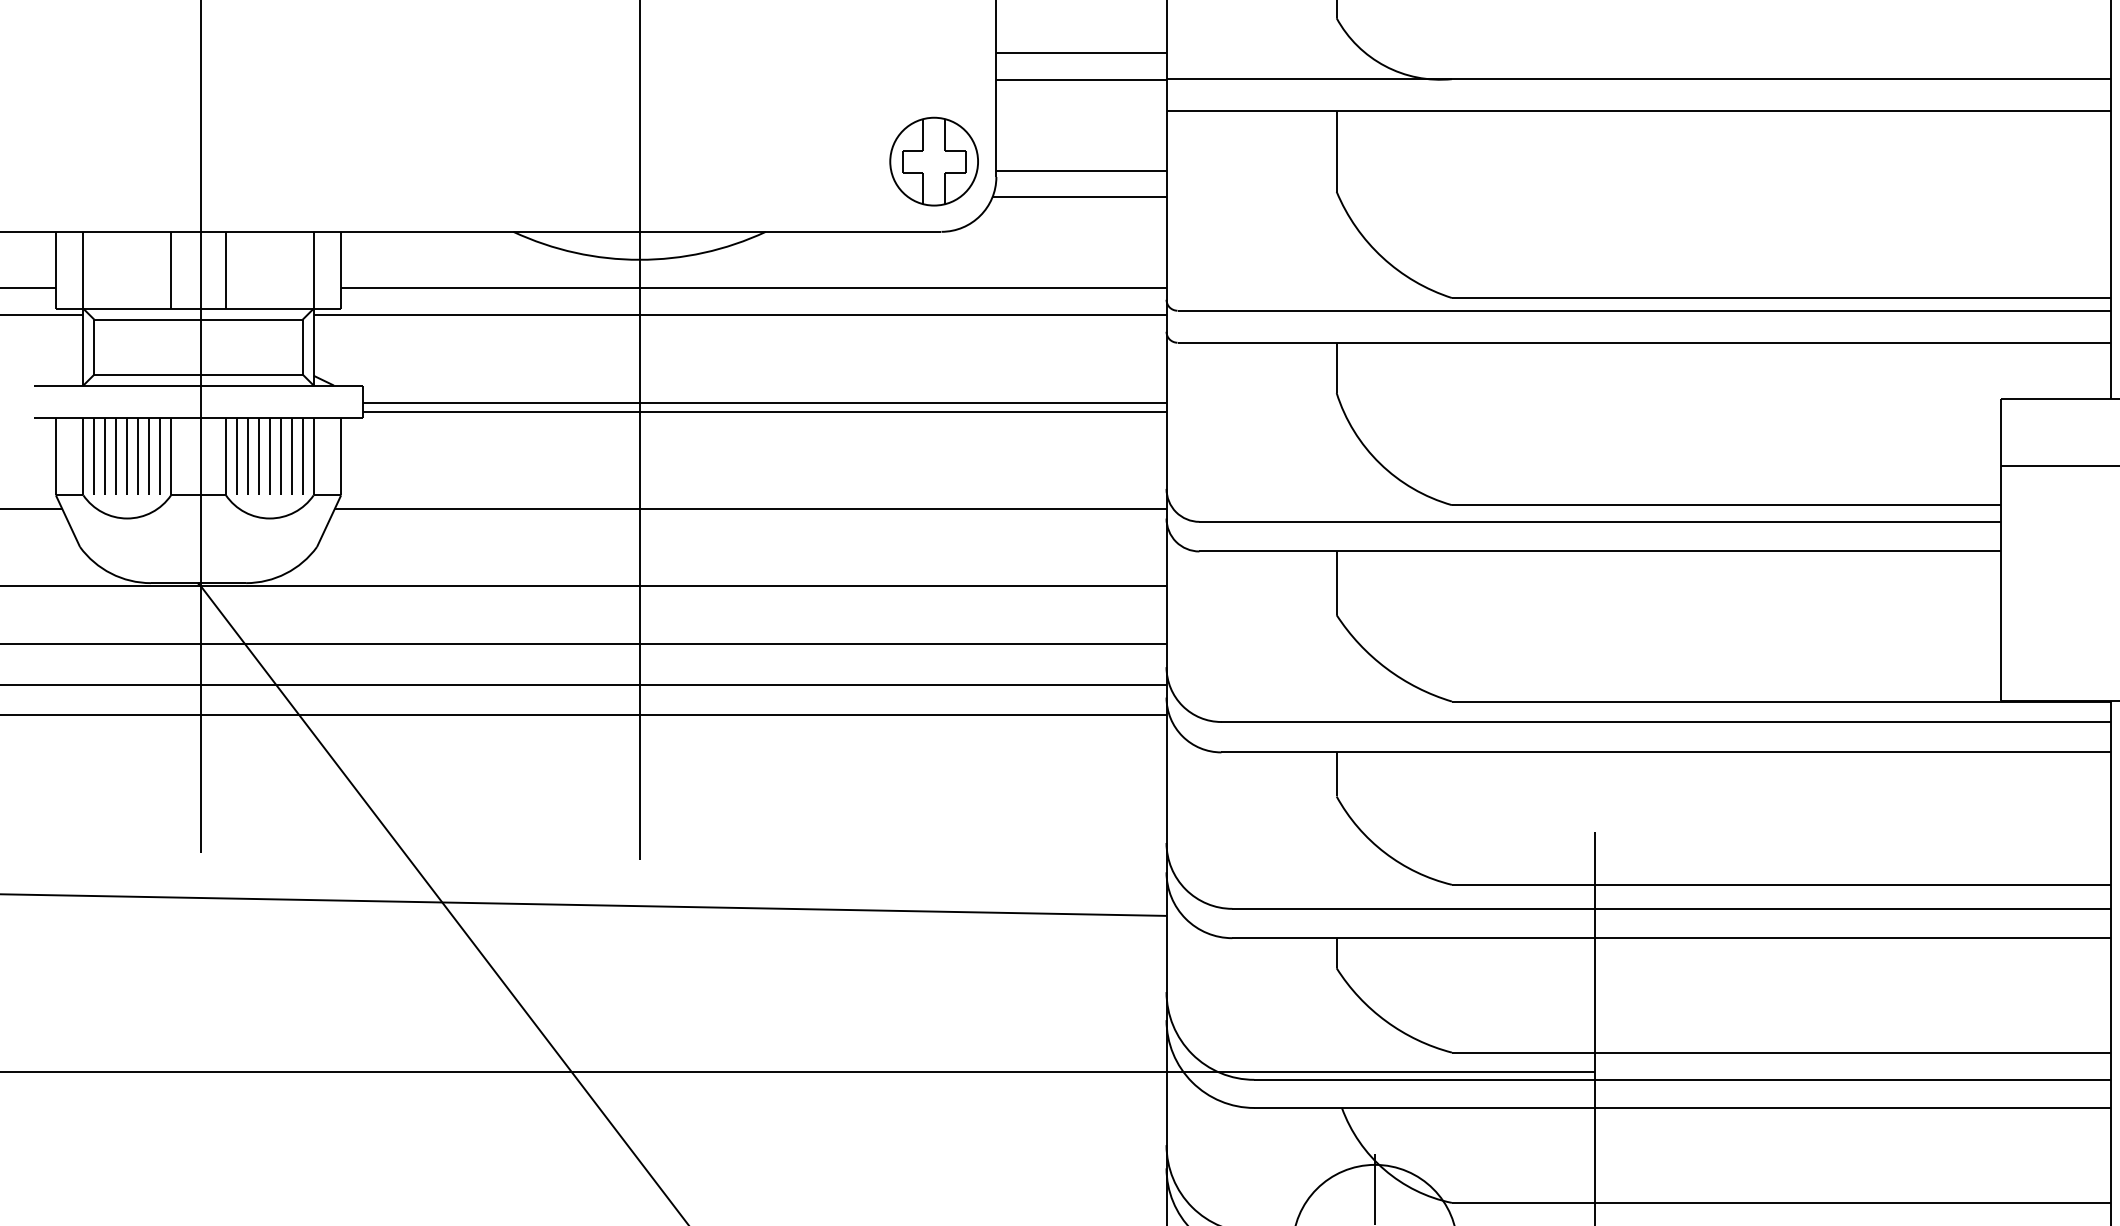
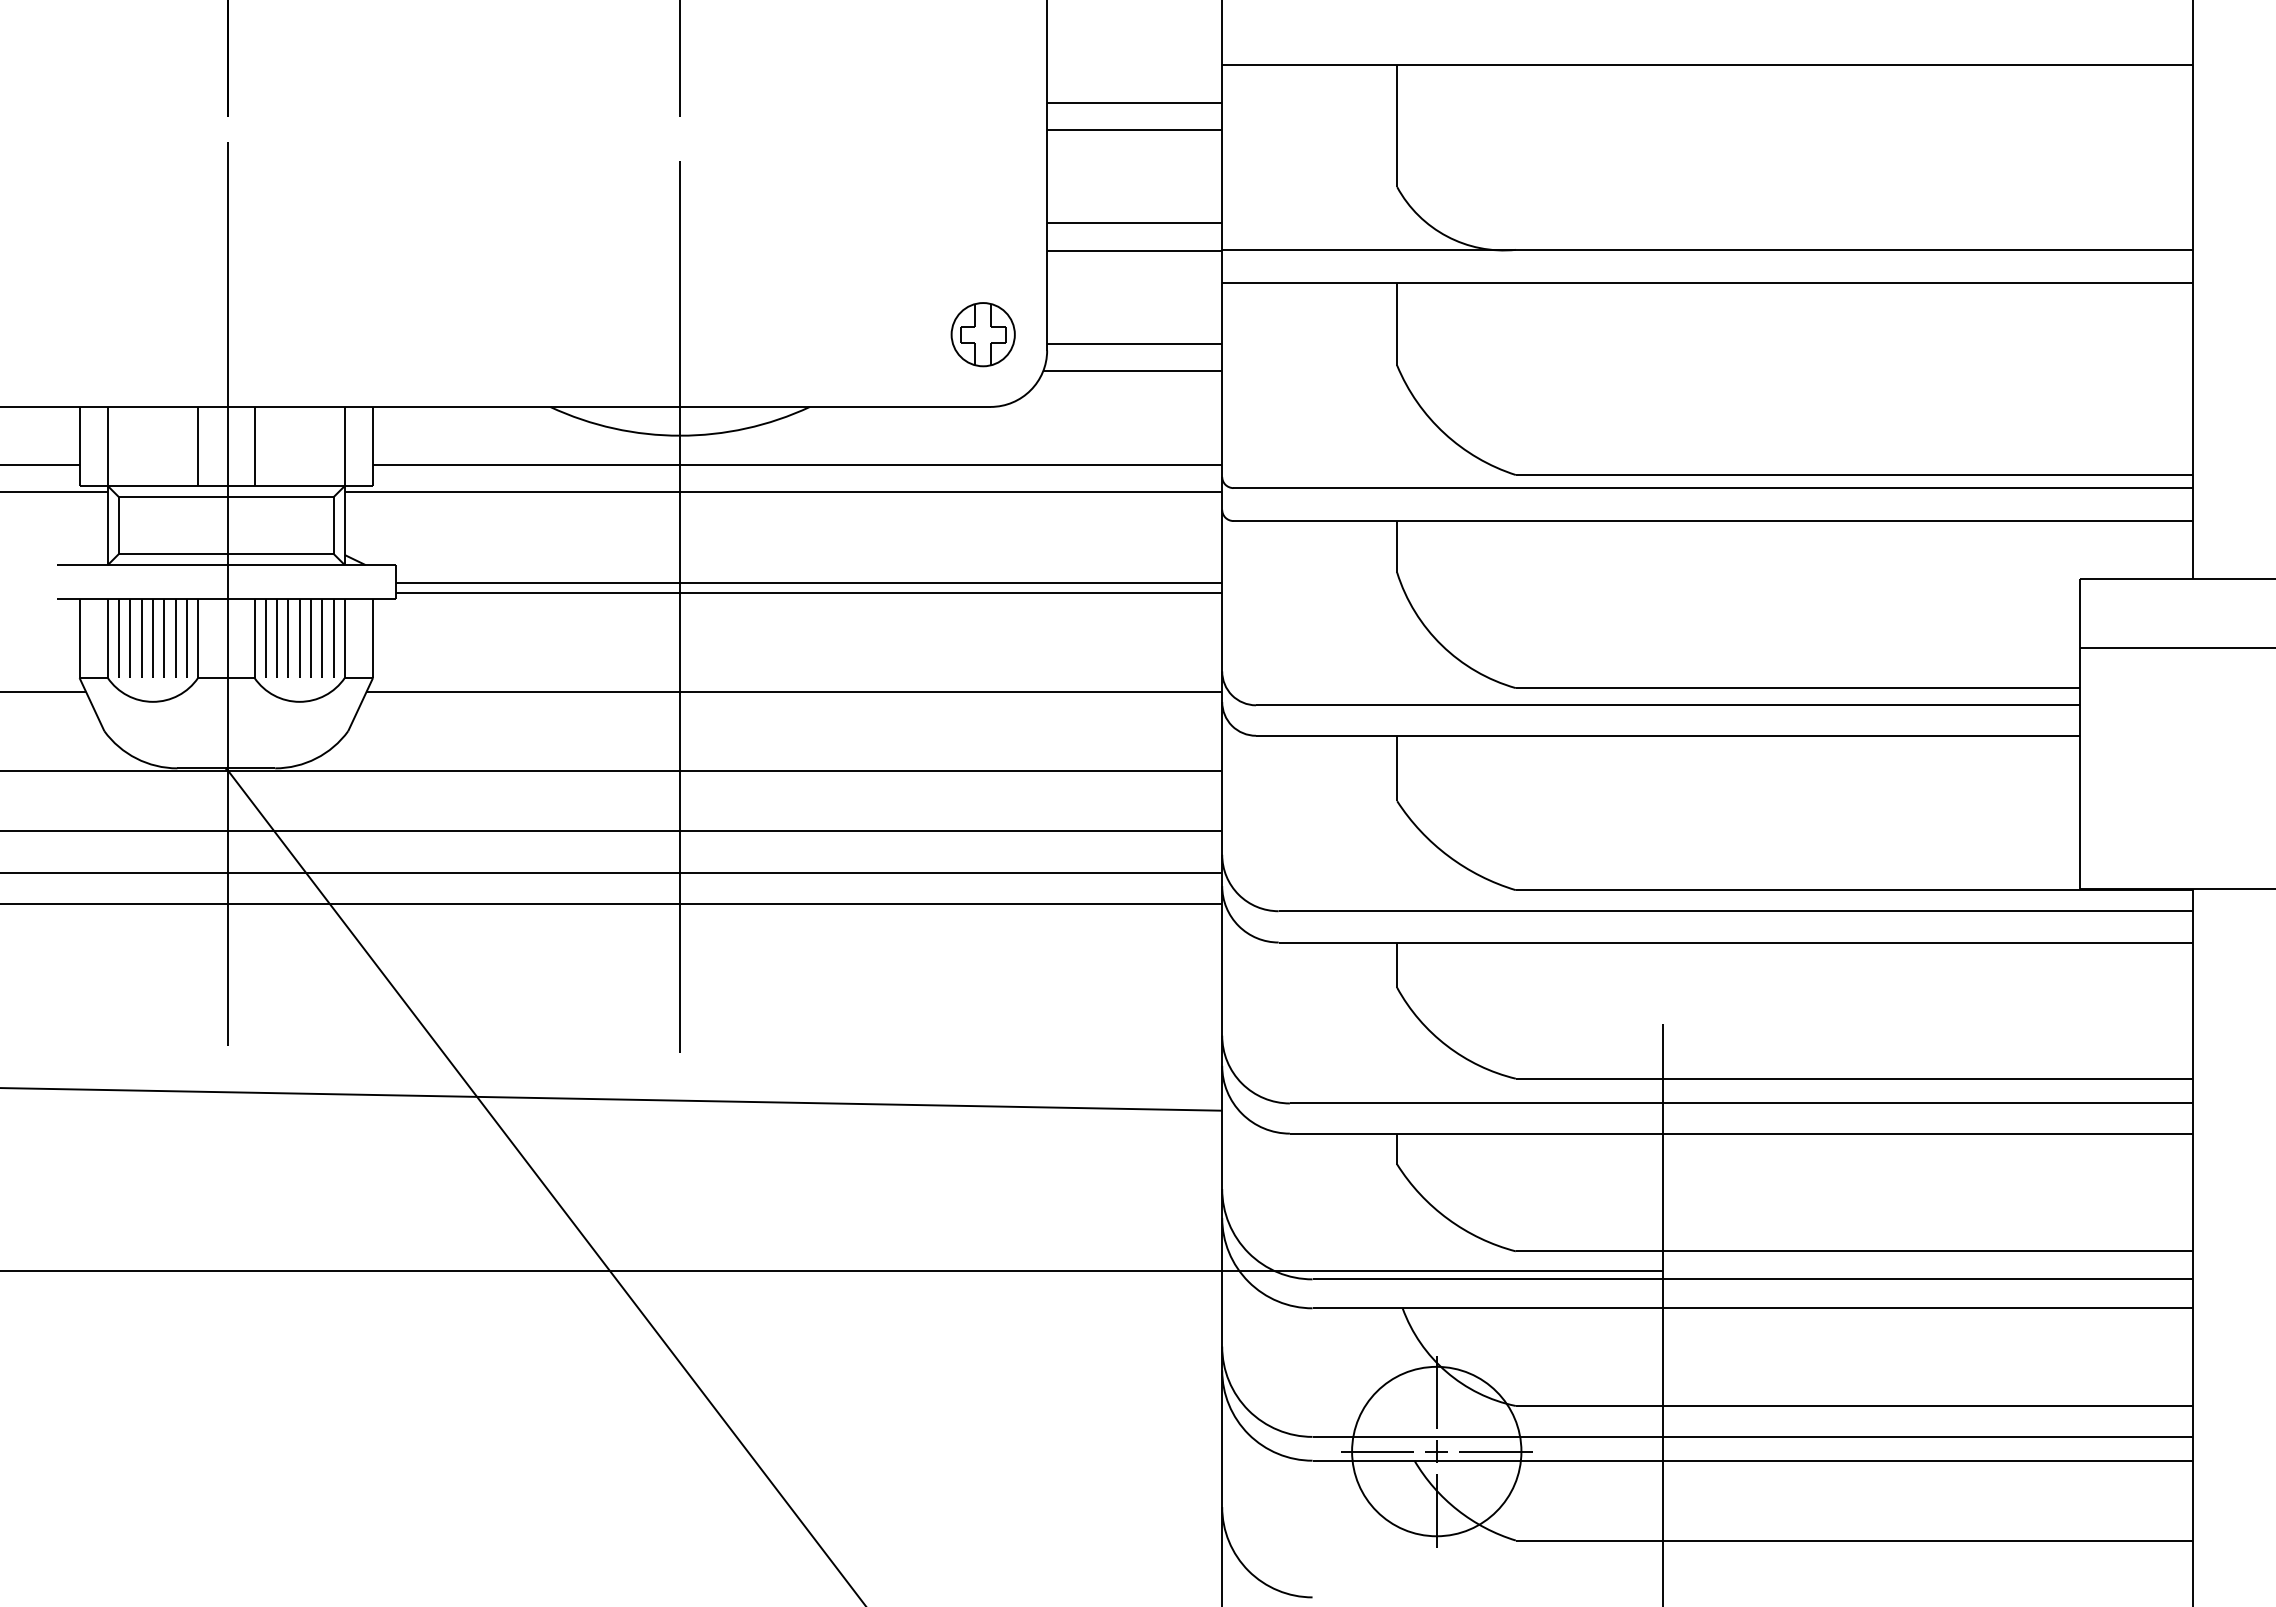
part: (934, 161) -> (983, 334), size x0.7

